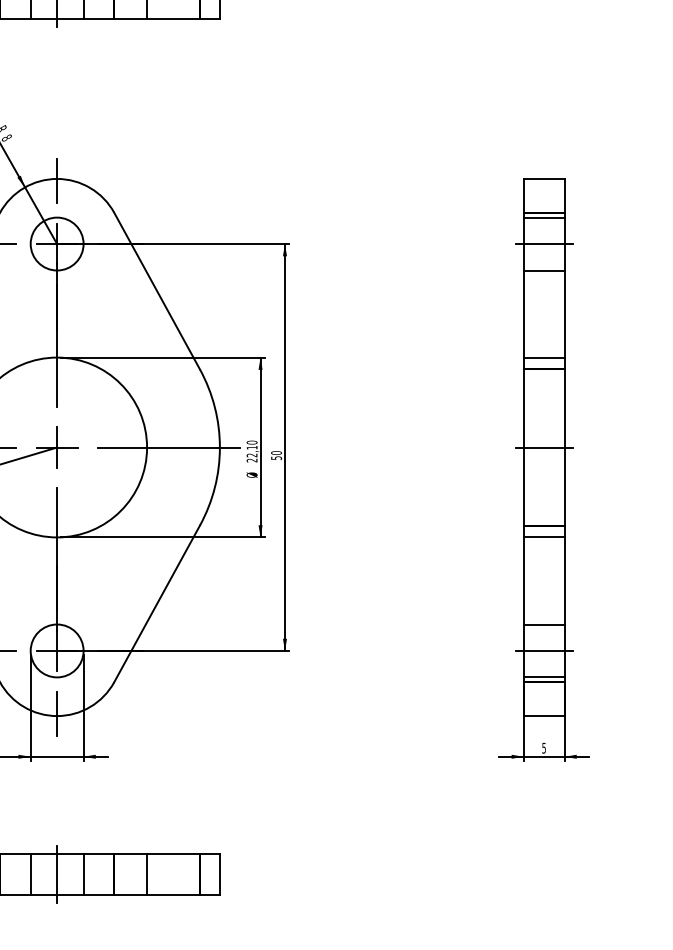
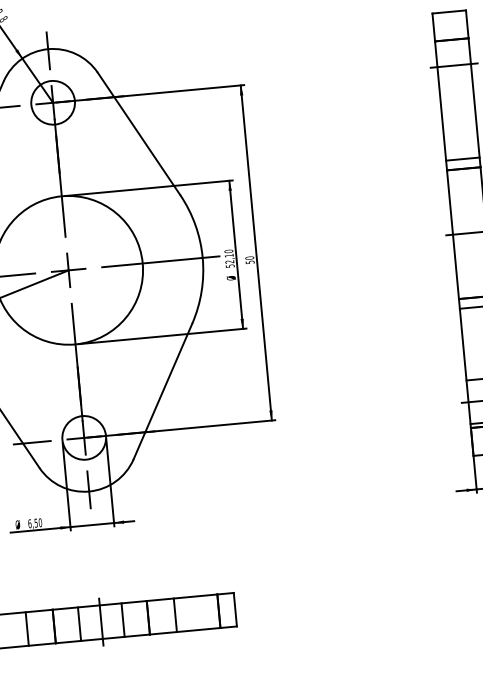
line: (543, 217) -> (451, 43), removed
line: (543, 270) -> (455, 87), removed
text: (251, 460) -> (229, 266), 22,10 -> 52,10

